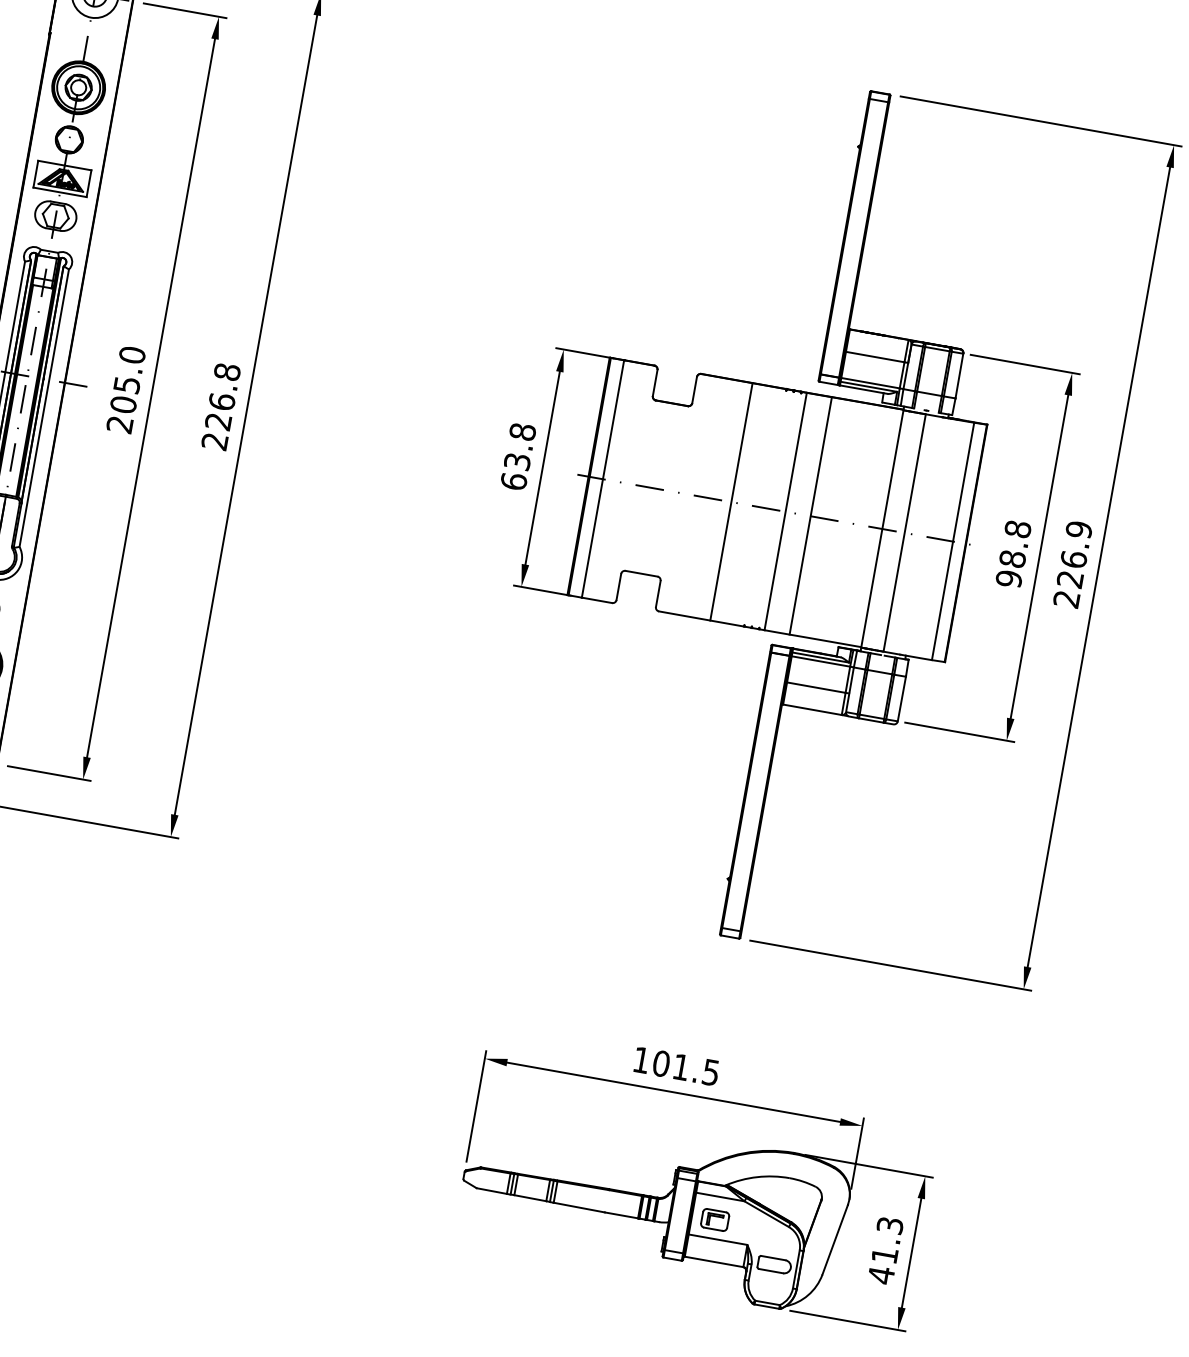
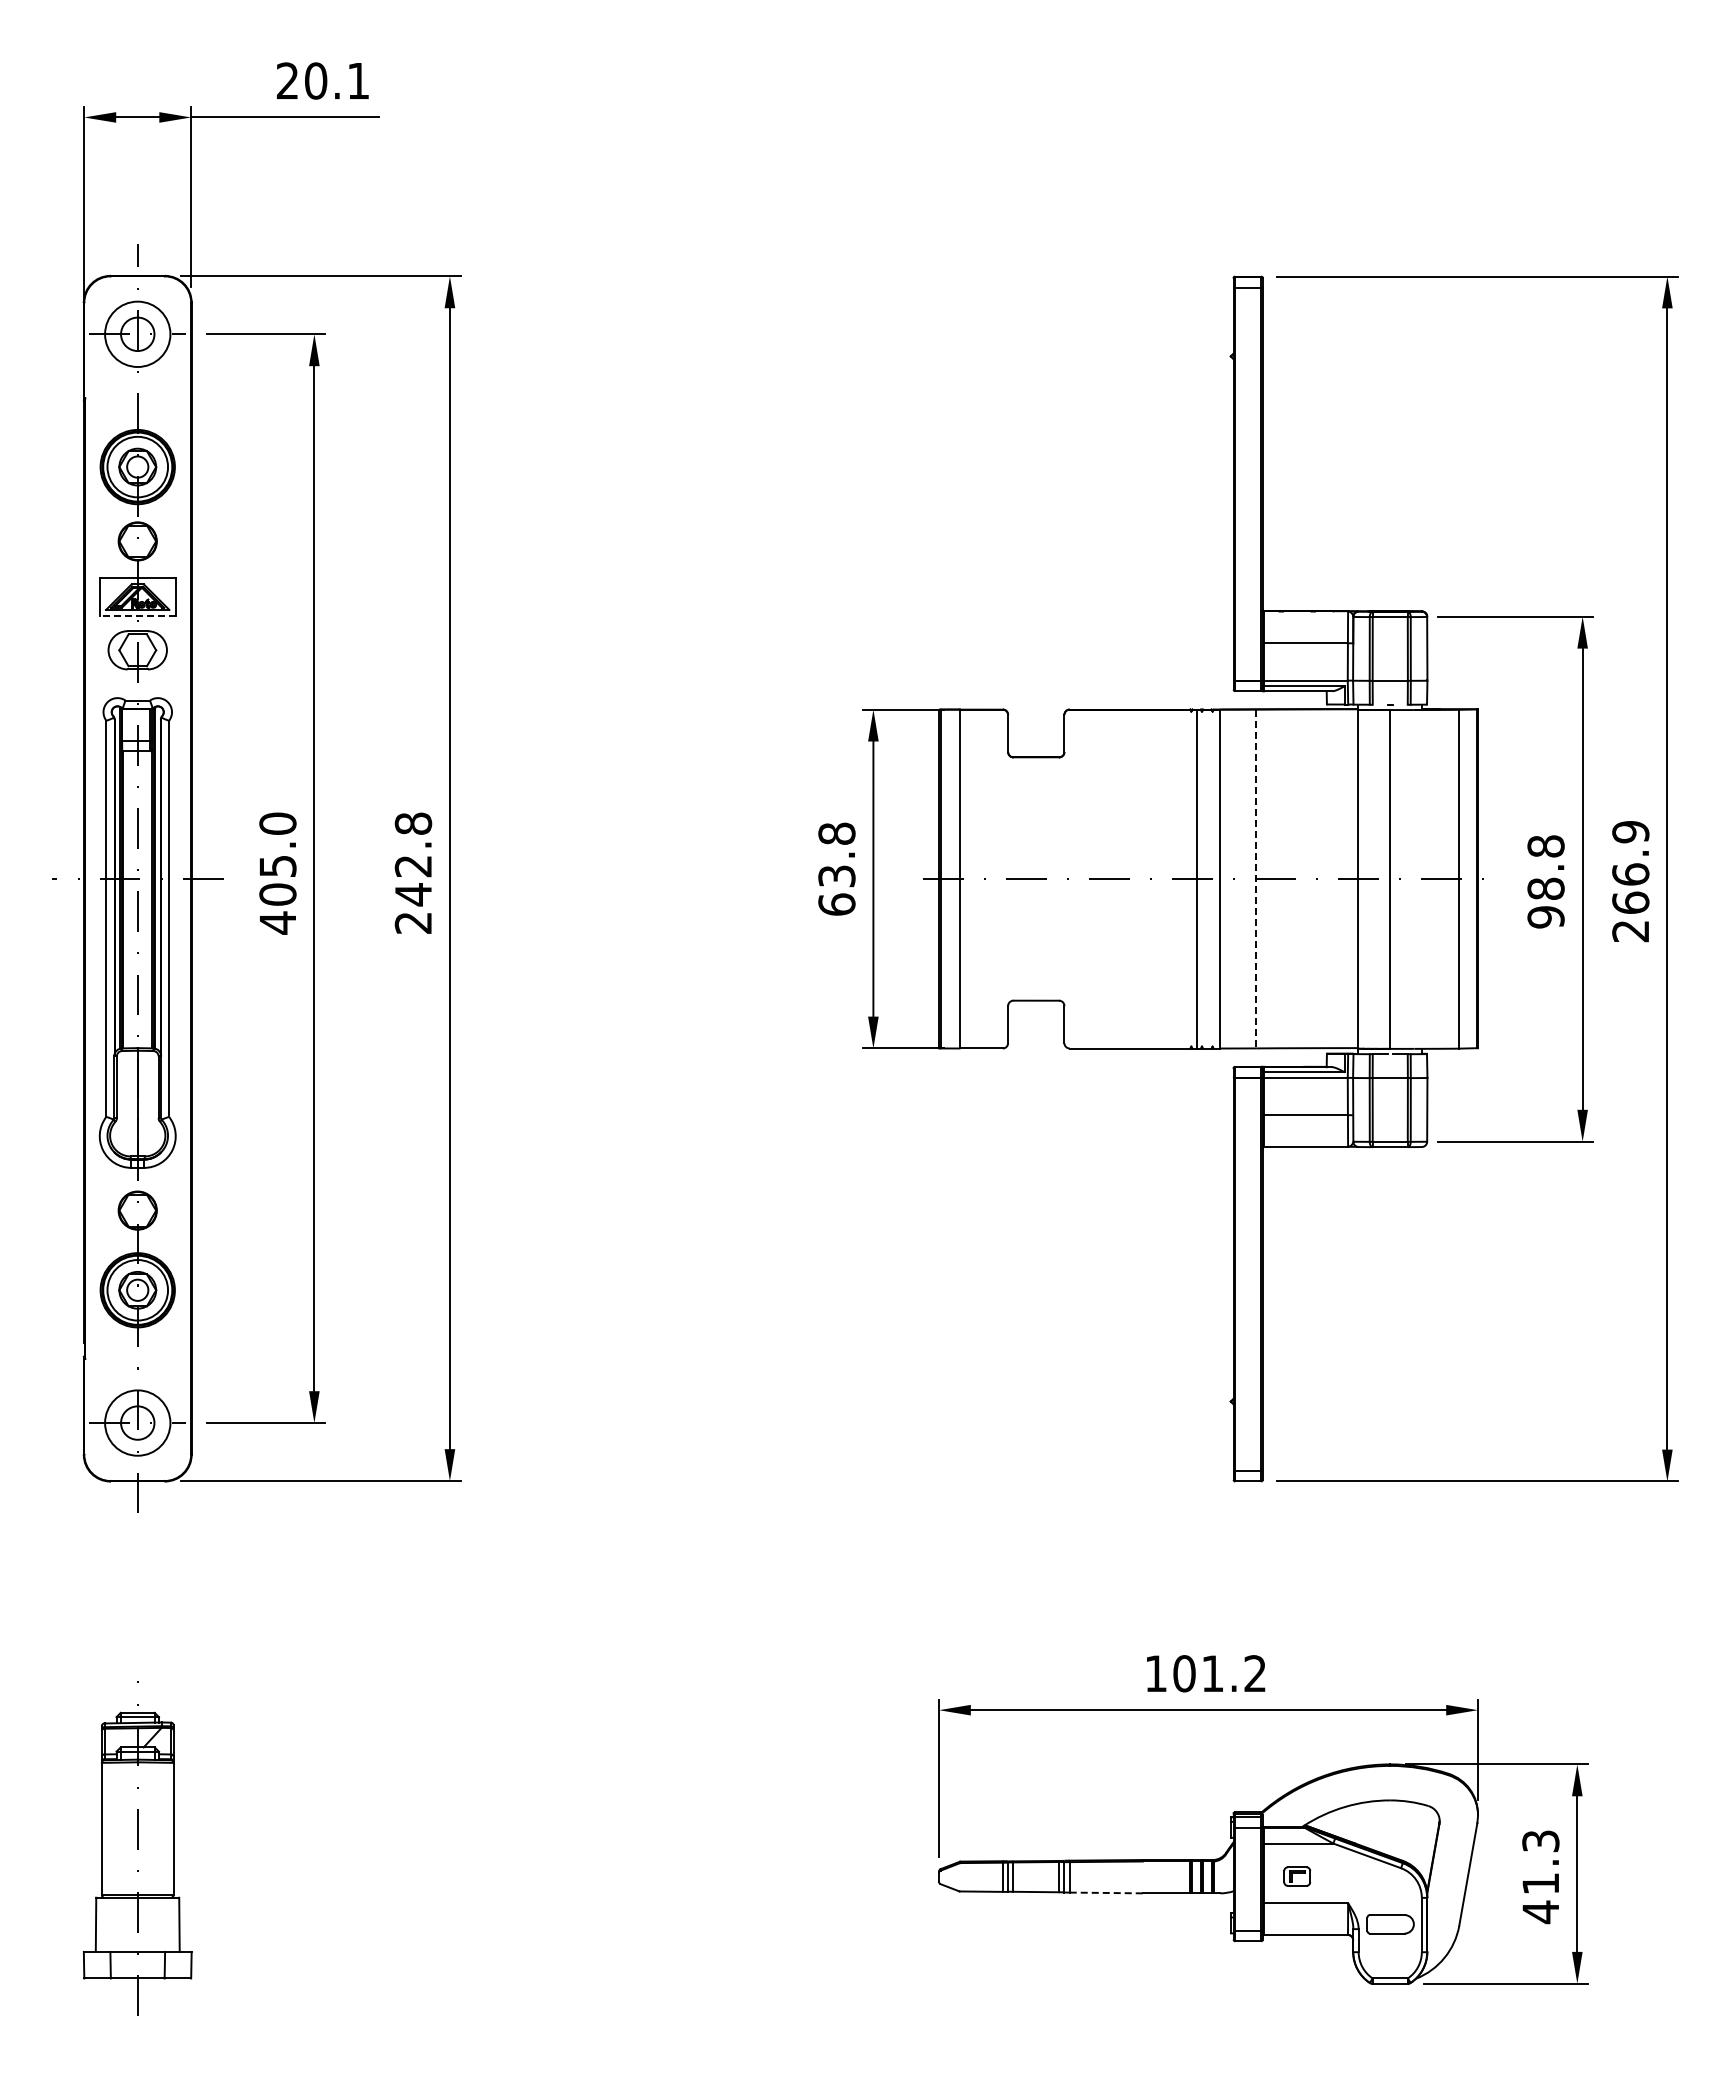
line: (59, 192) -> (137, 616), solid -> dashed
text: (220, 411) -> (413, 880), 226.8 -> 242.8
text: (119, 424) -> (277, 922), 205.0 -> 405.0
line: (731, 501) -> (1196, 878), moved
line: (810, 516) -> (1256, 879), solid -> dashed
text: (1070, 579) -> (1630, 902), 226.9 -> 266.9
text: (710, 1072) -> (1254, 1673), 101.5 -> 101.2
line: (579, 1207) -> (1106, 1892), solid -> dashed
part: (714, 1219) -> (1296, 1876), size x0.7

